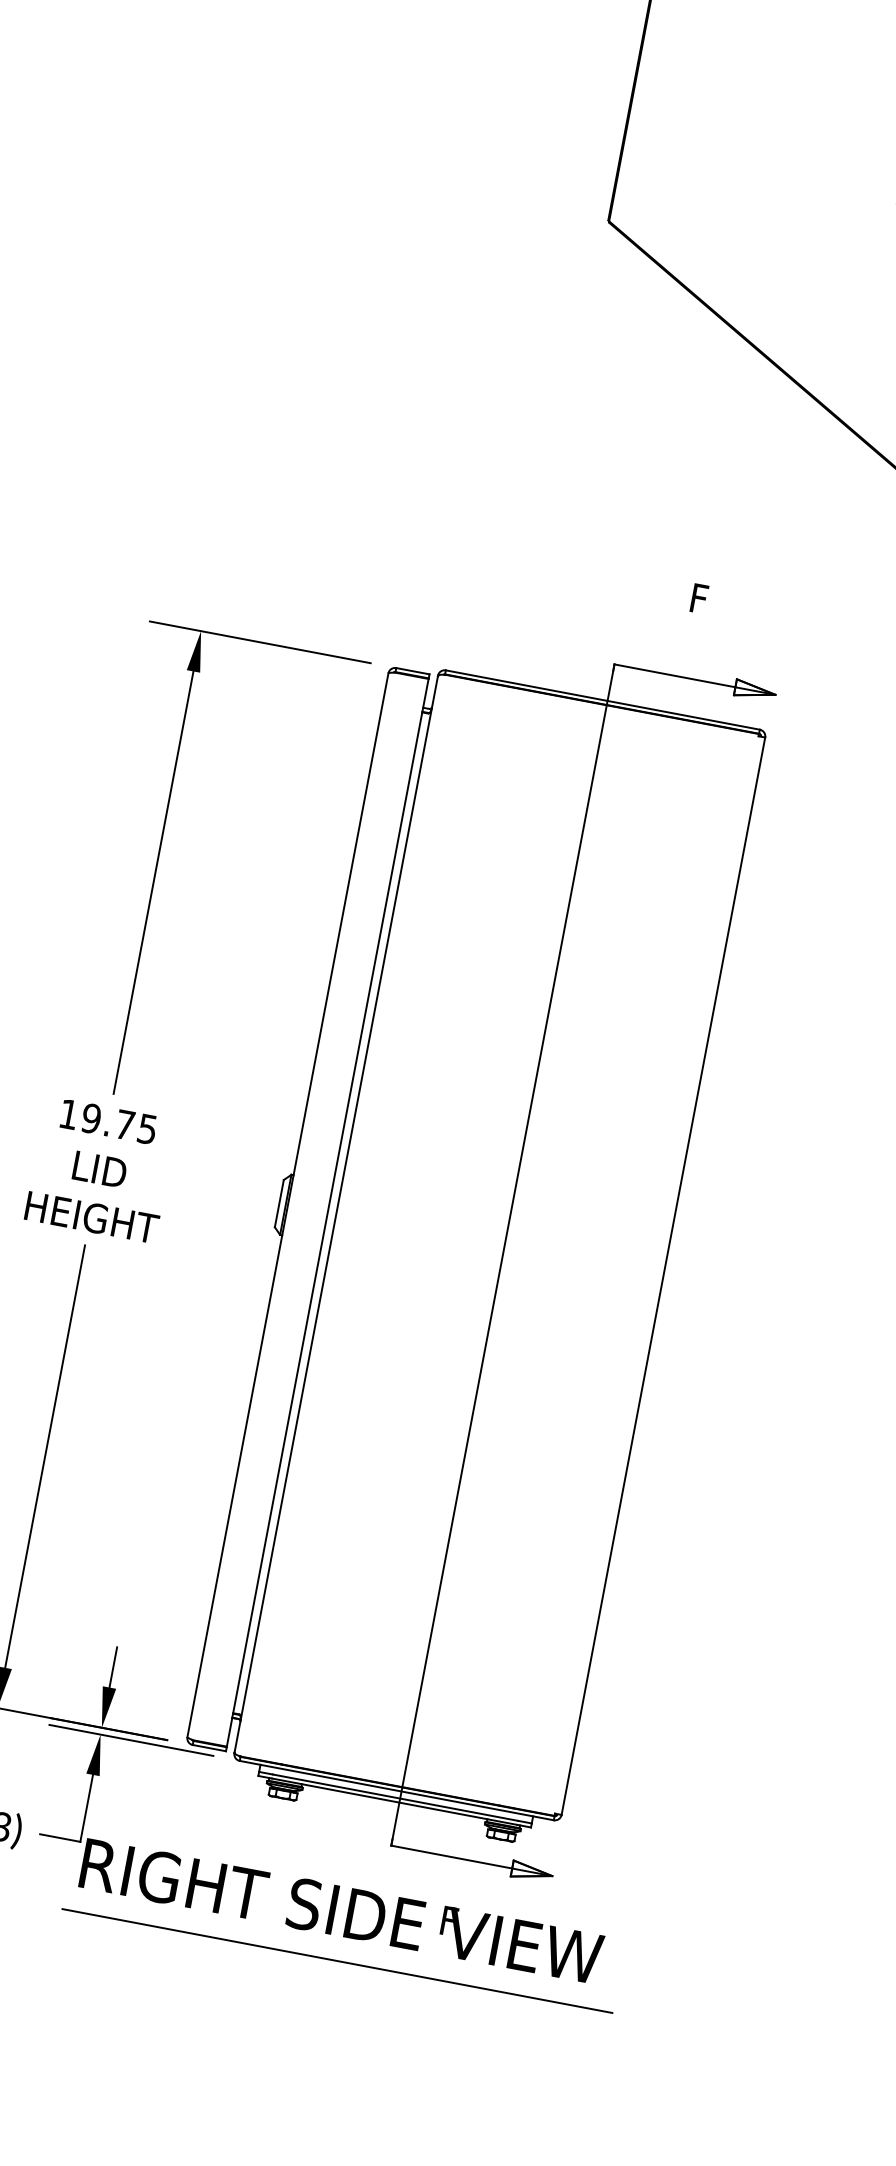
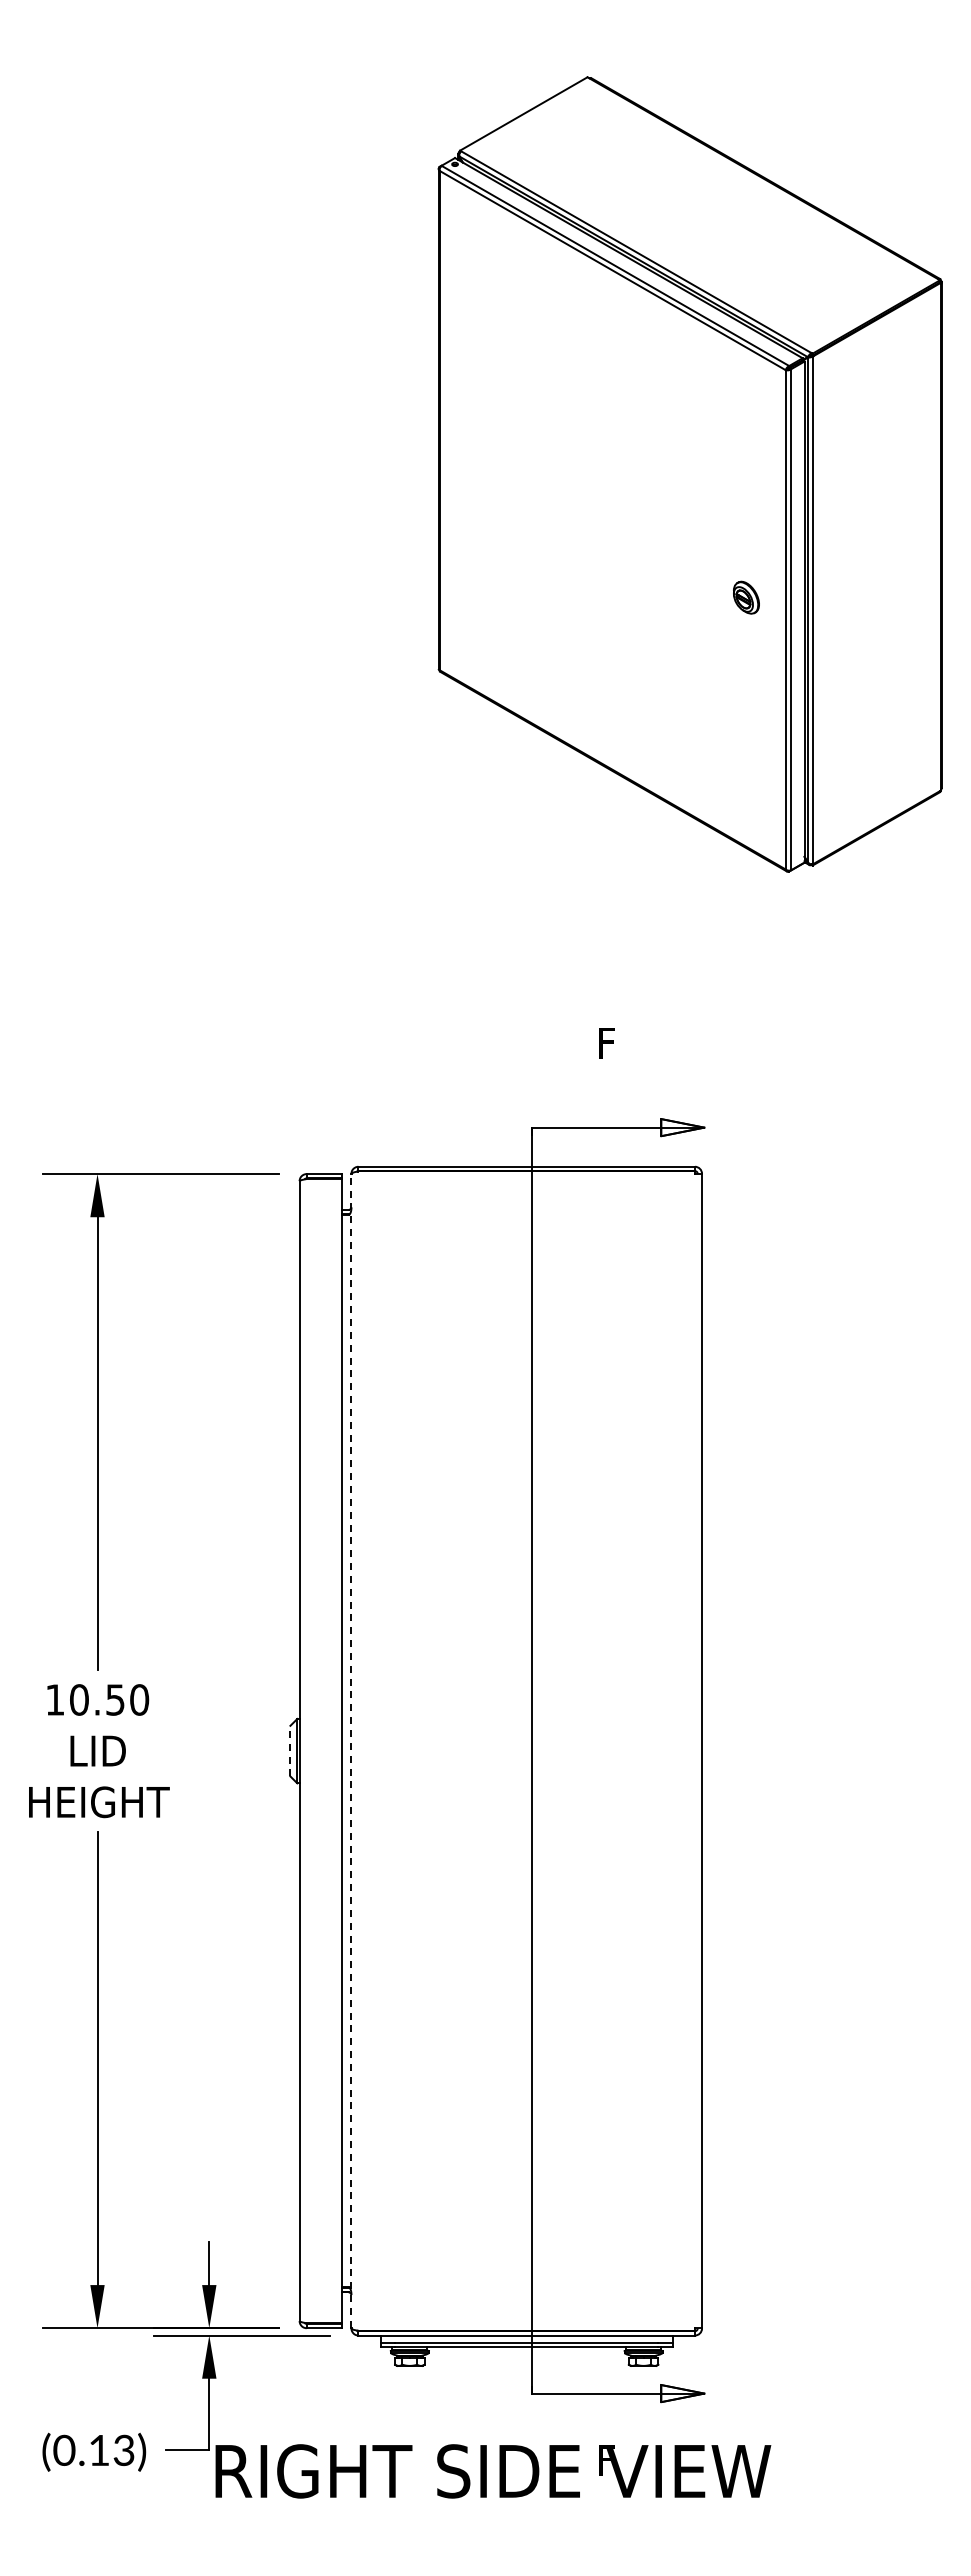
text: (119, 1123) -> (109, 1699), 19.75 -> 10.50
line: (279, 1203) -> (290, 1750), solid -> dashed
line: (336, 1214) -> (351, 1751), solid -> dashed
line: (337, 1961) -> (498, 2523), removed

